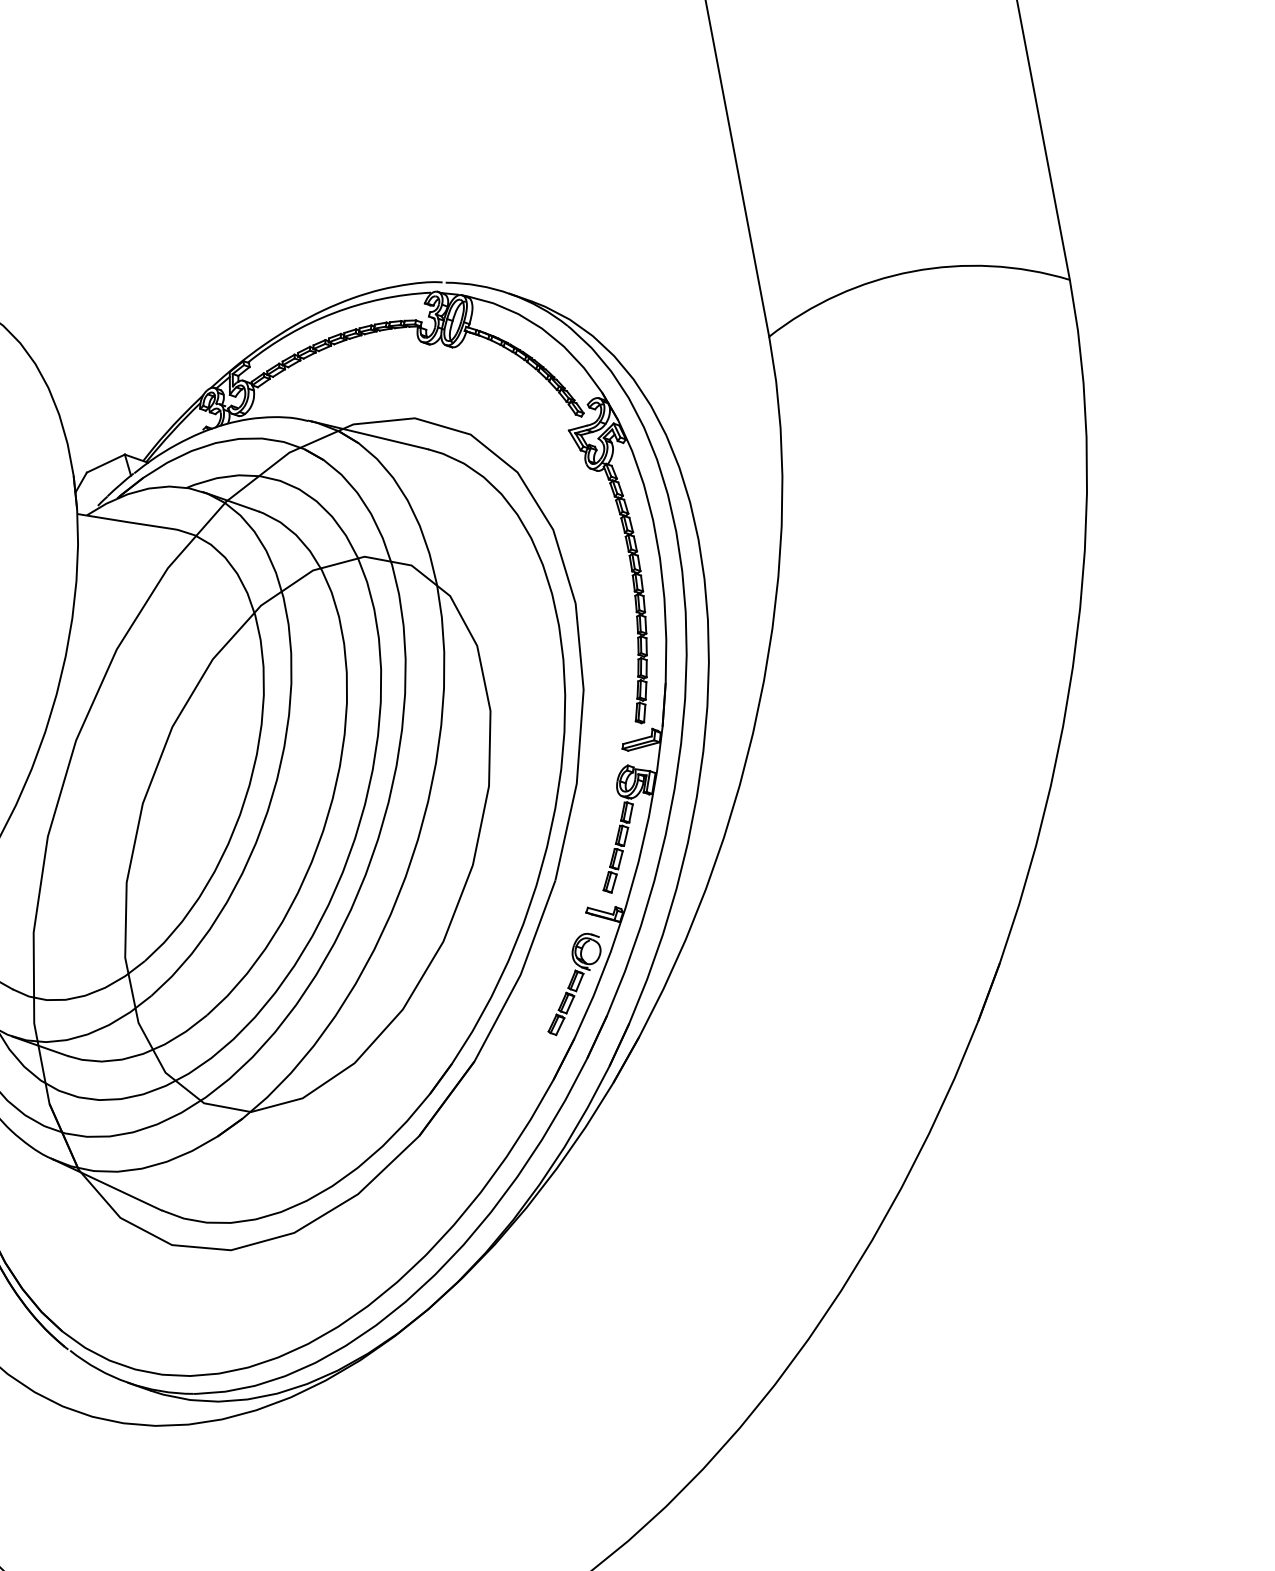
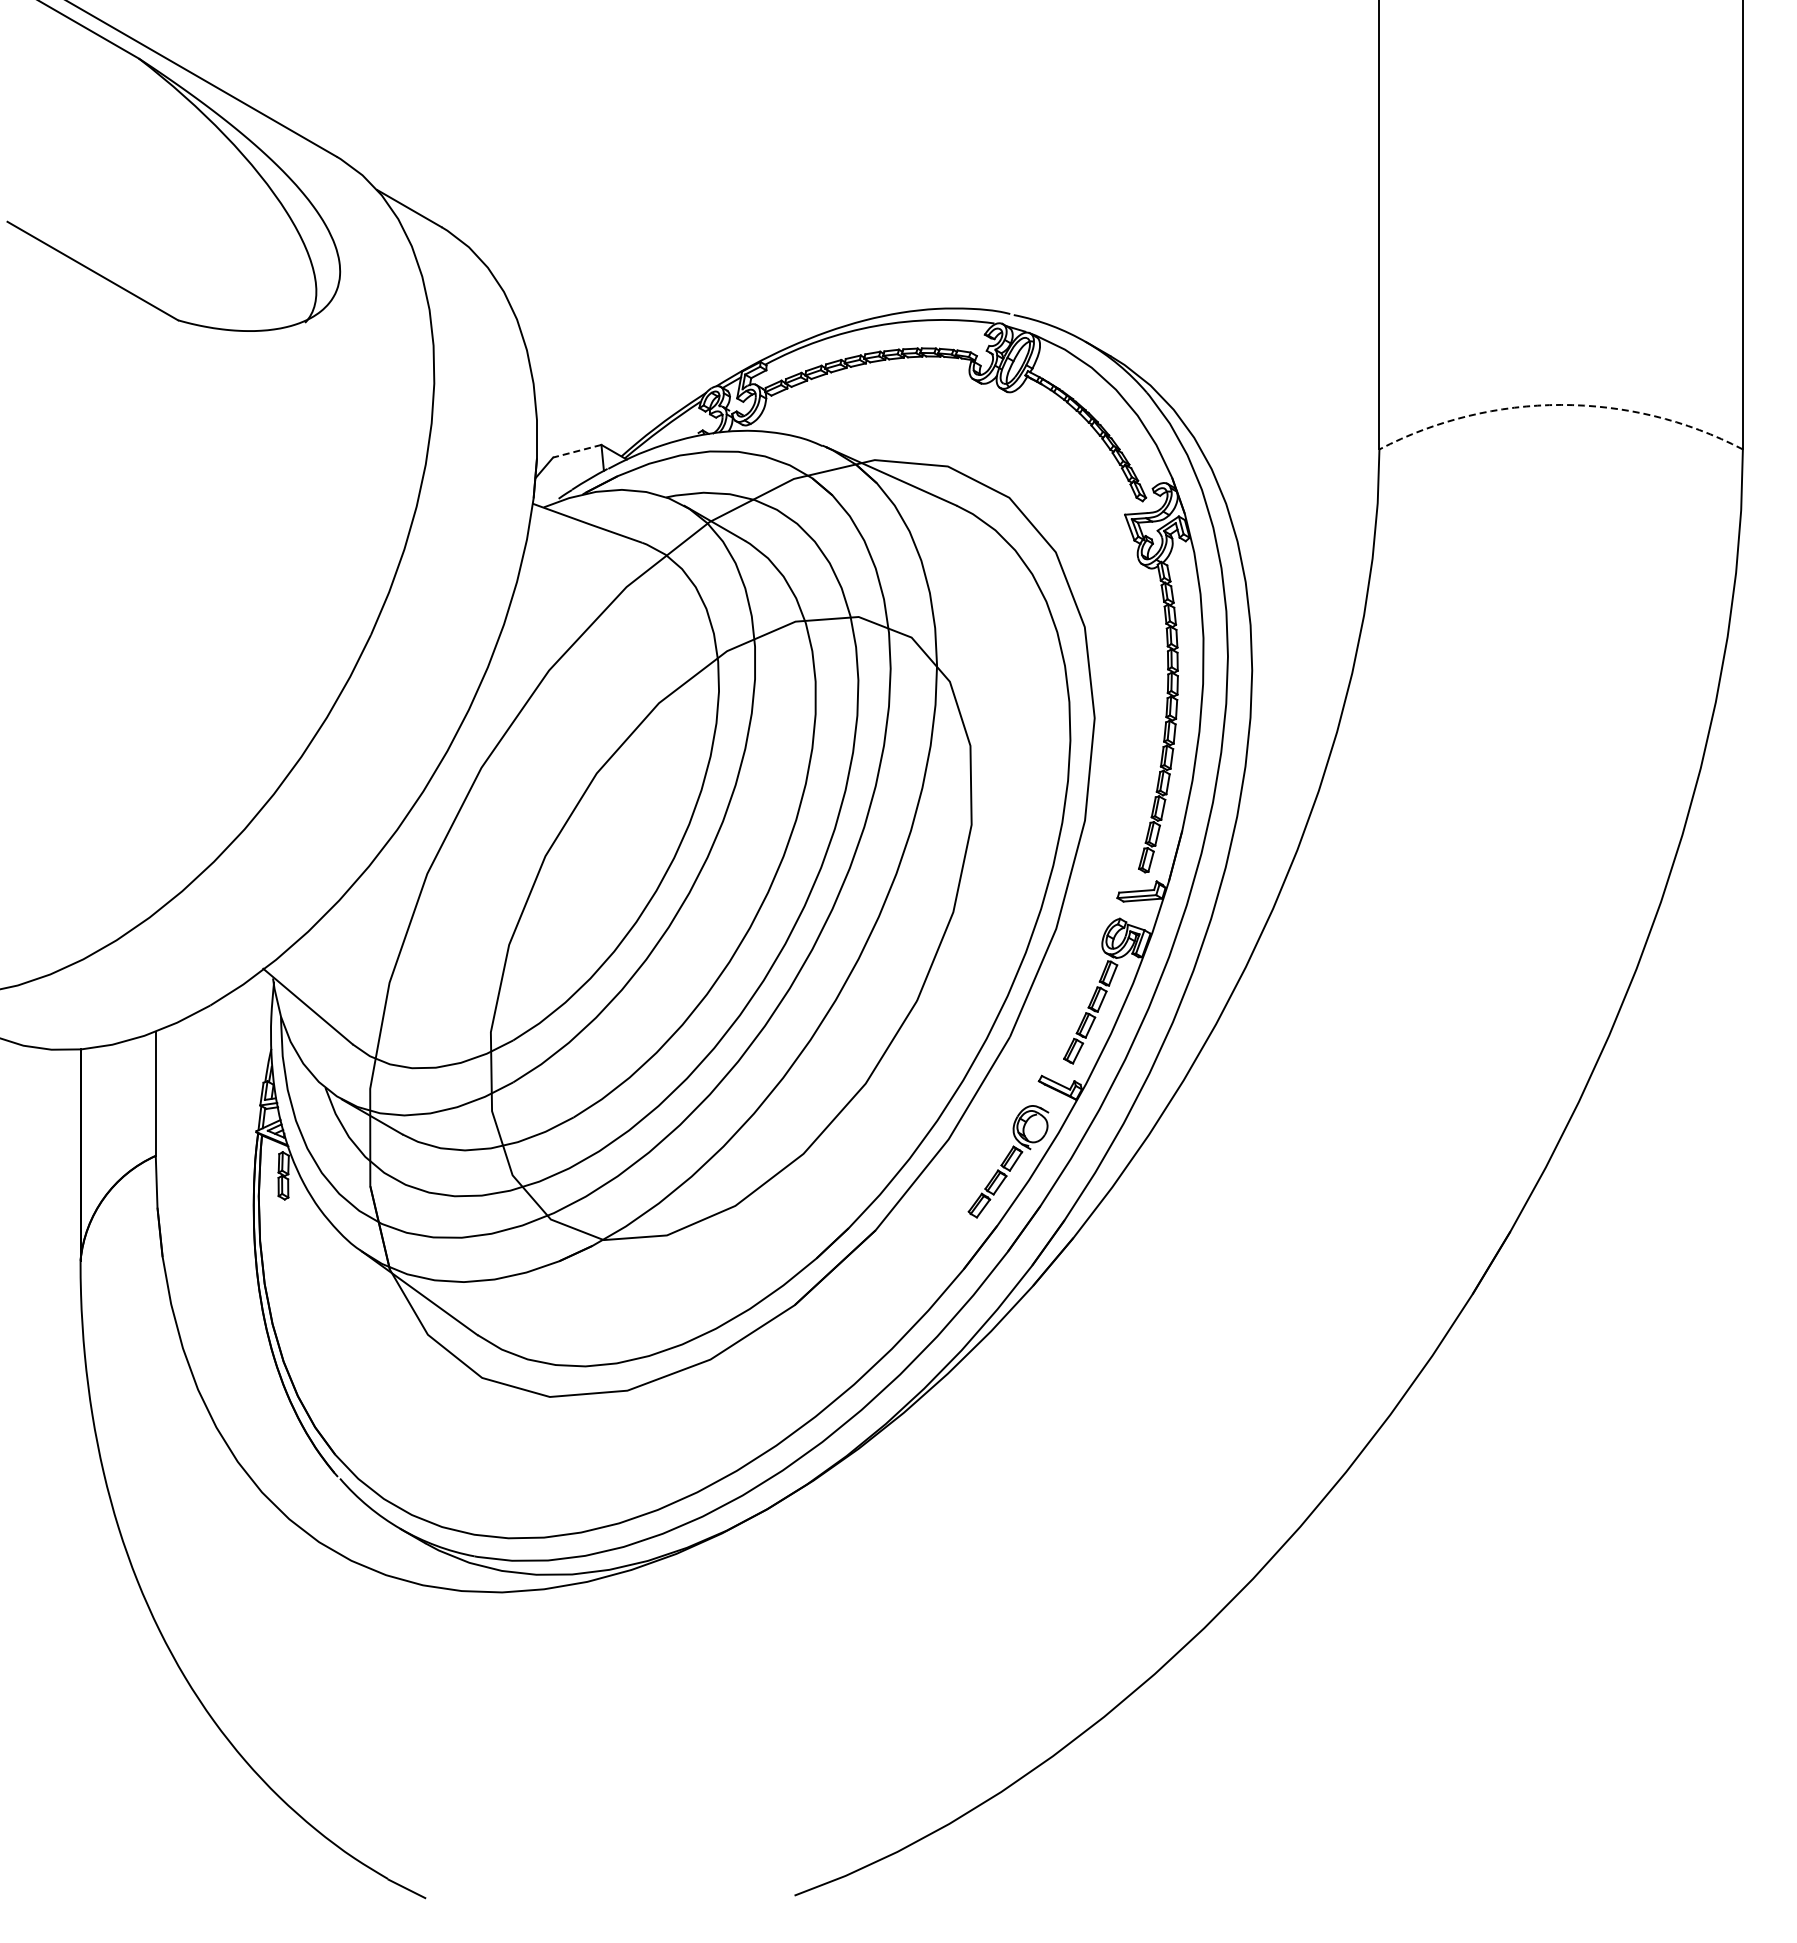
arc: (912, 271) -> (1561, 404), solid -> dashed
line: (106, 463) -> (577, 451), solid -> dashed

